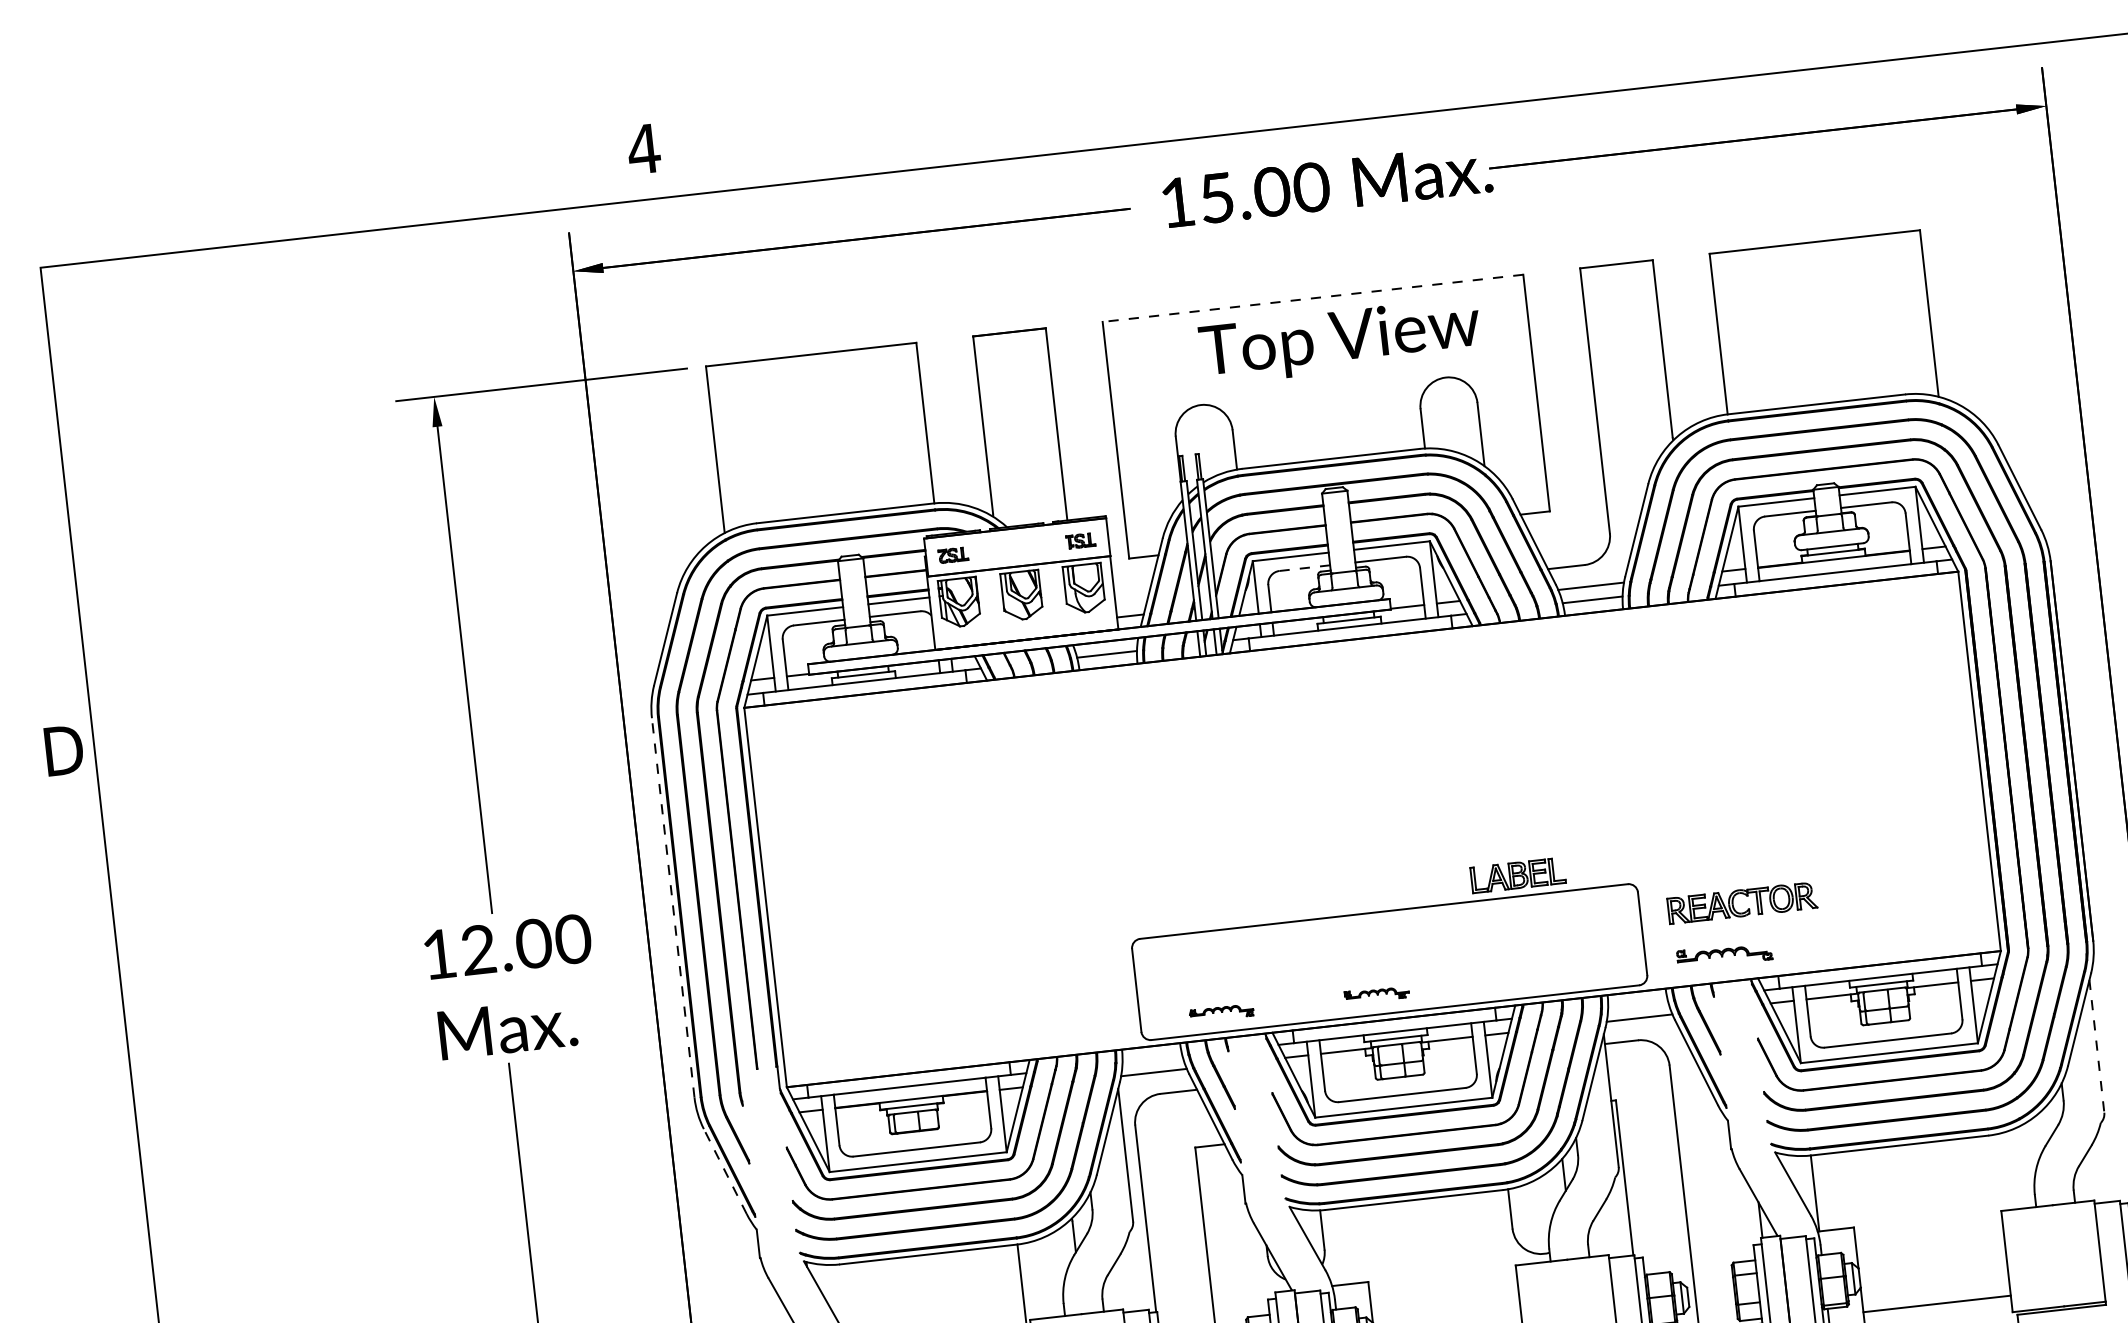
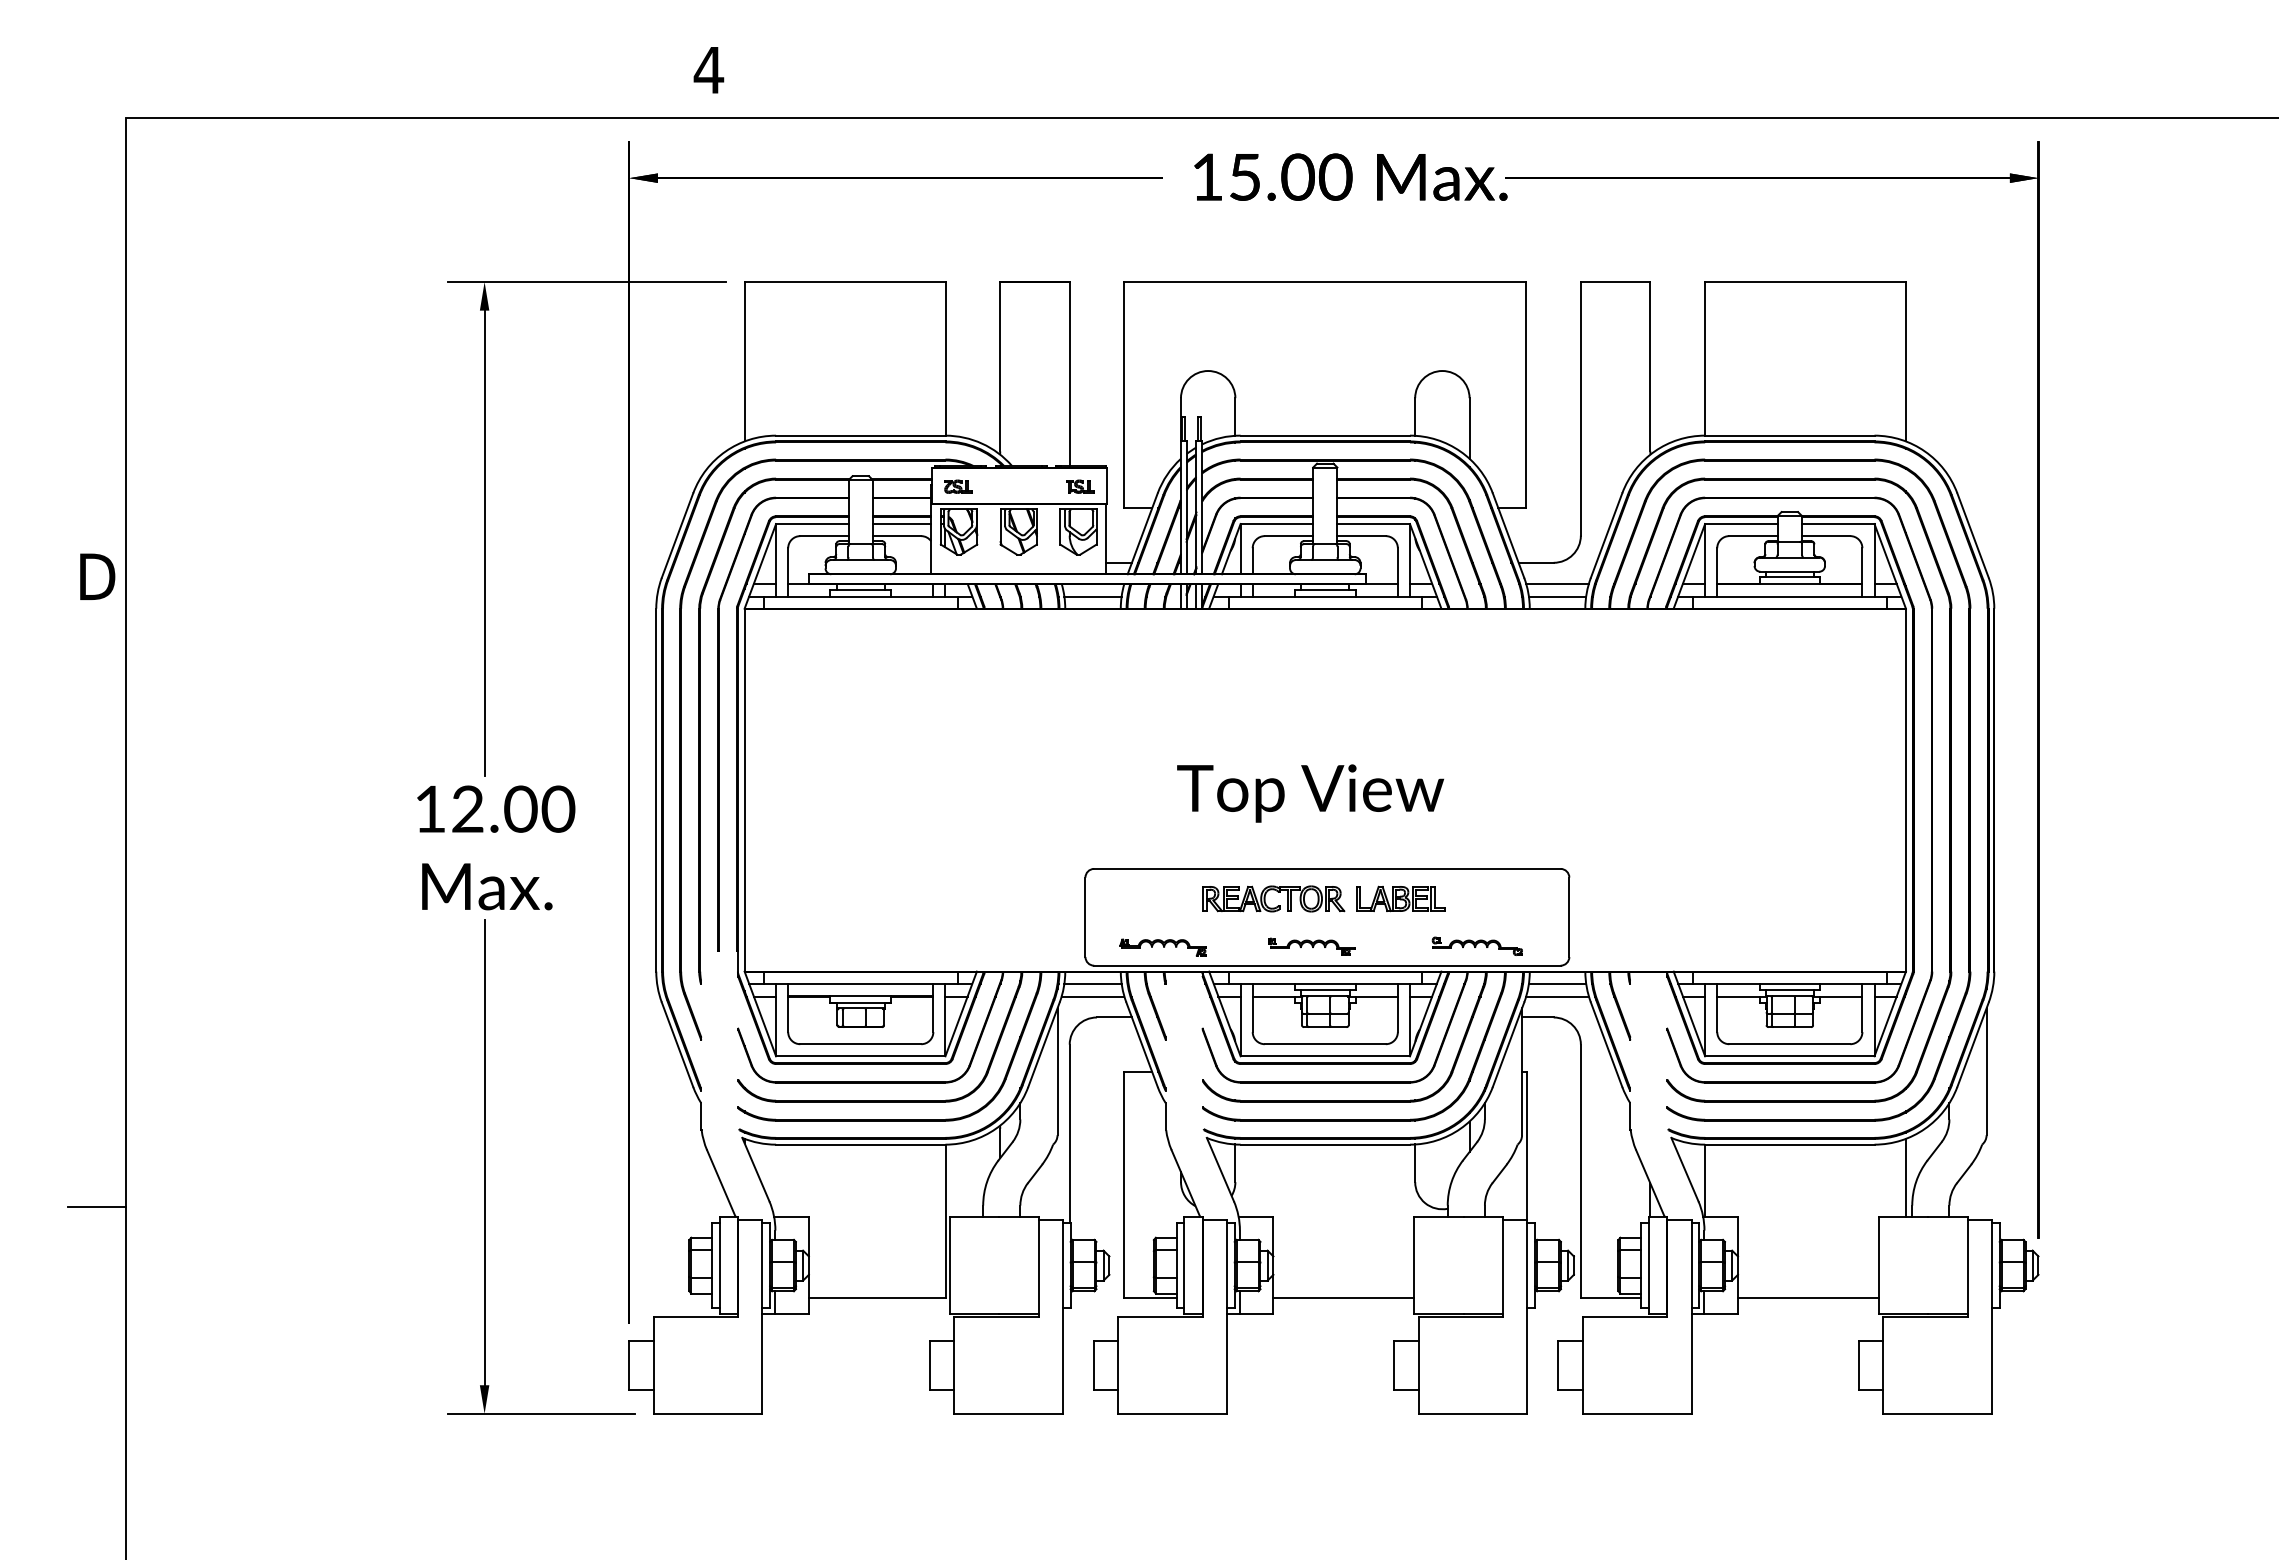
line: (1312, 298) -> (1324, 282), dashed -> solid
text: (1340, 341) -> (1310, 793), moved
line: (1304, 568) -> (1288, 536), dashed -> solid
part: (1517, 874) -> (1400, 898), moved
part: (1745, 895) -> (1277, 892), moved
line: (673, 907) -> (656, 789), dashed -> solid
part: (1723, 954) -> (1476, 945), moved
part: (1376, 994) -> (1311, 946), size x1.43
line: (1637, 1004) -> (1557, 983), added
part: (1220, 1013) -> (1162, 947), size x1.43
line: (2096, 1046) -> (1986, 1071), dashed -> solid
line: (1151, 1058) -> (1092, 983), added
line: (2024, 1166) -> (1905, 1177), added
line: (725, 1171) -> (677, 1044), dashed -> solid

